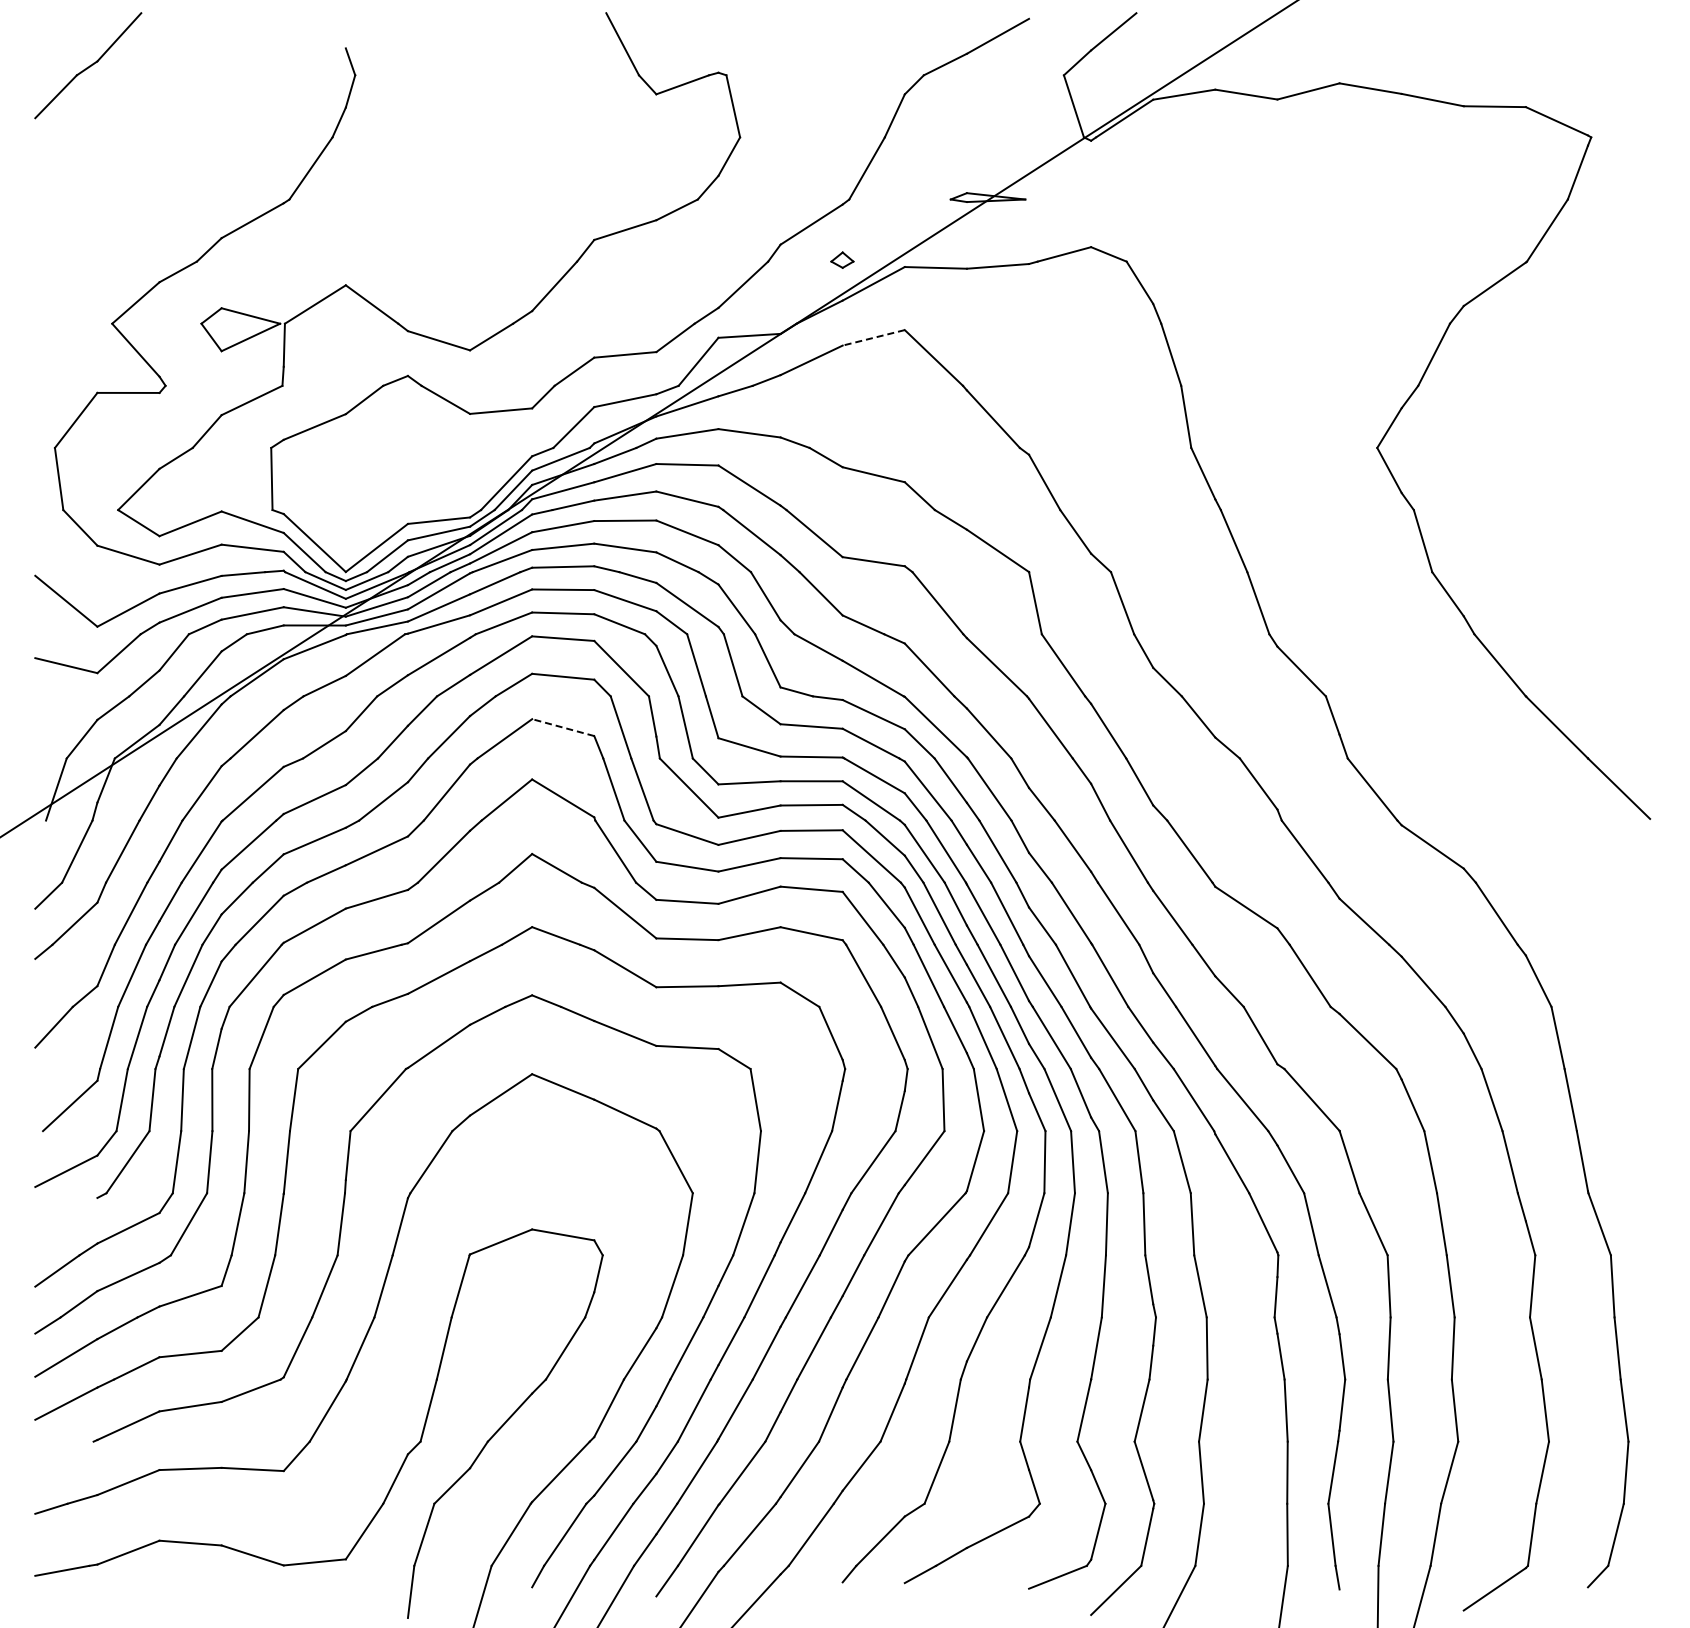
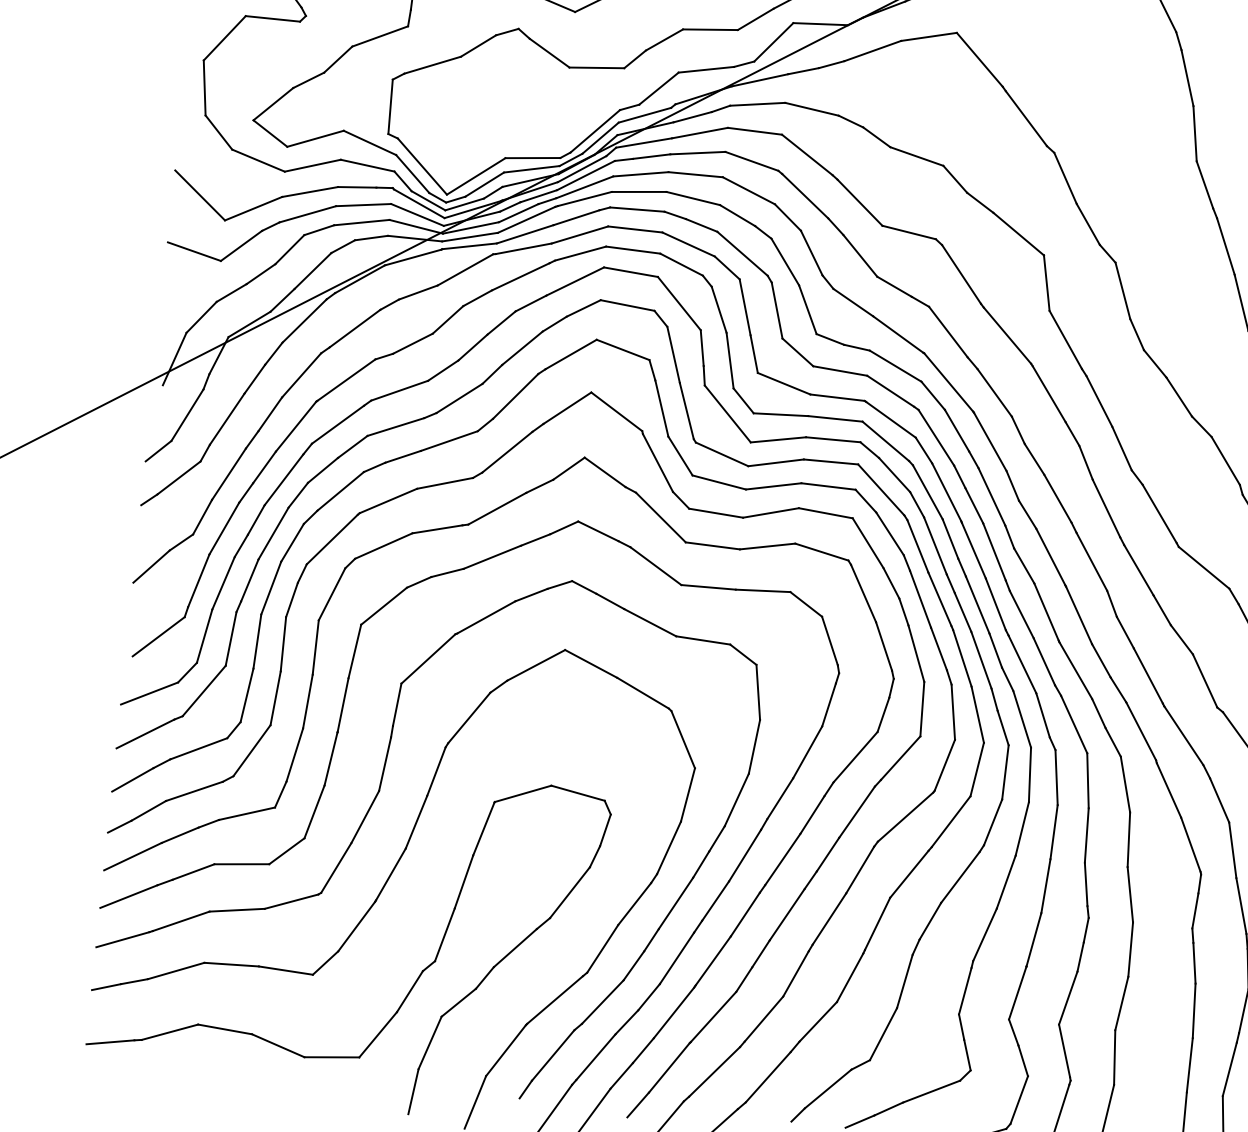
line: (873, 337) -> (928, 36), dashed -> solid
line: (562, 727) -> (622, 349), dashed -> solid
line: (66, 1217) -> (145, 733), added
line: (64, 1452) -> (122, 939), added

